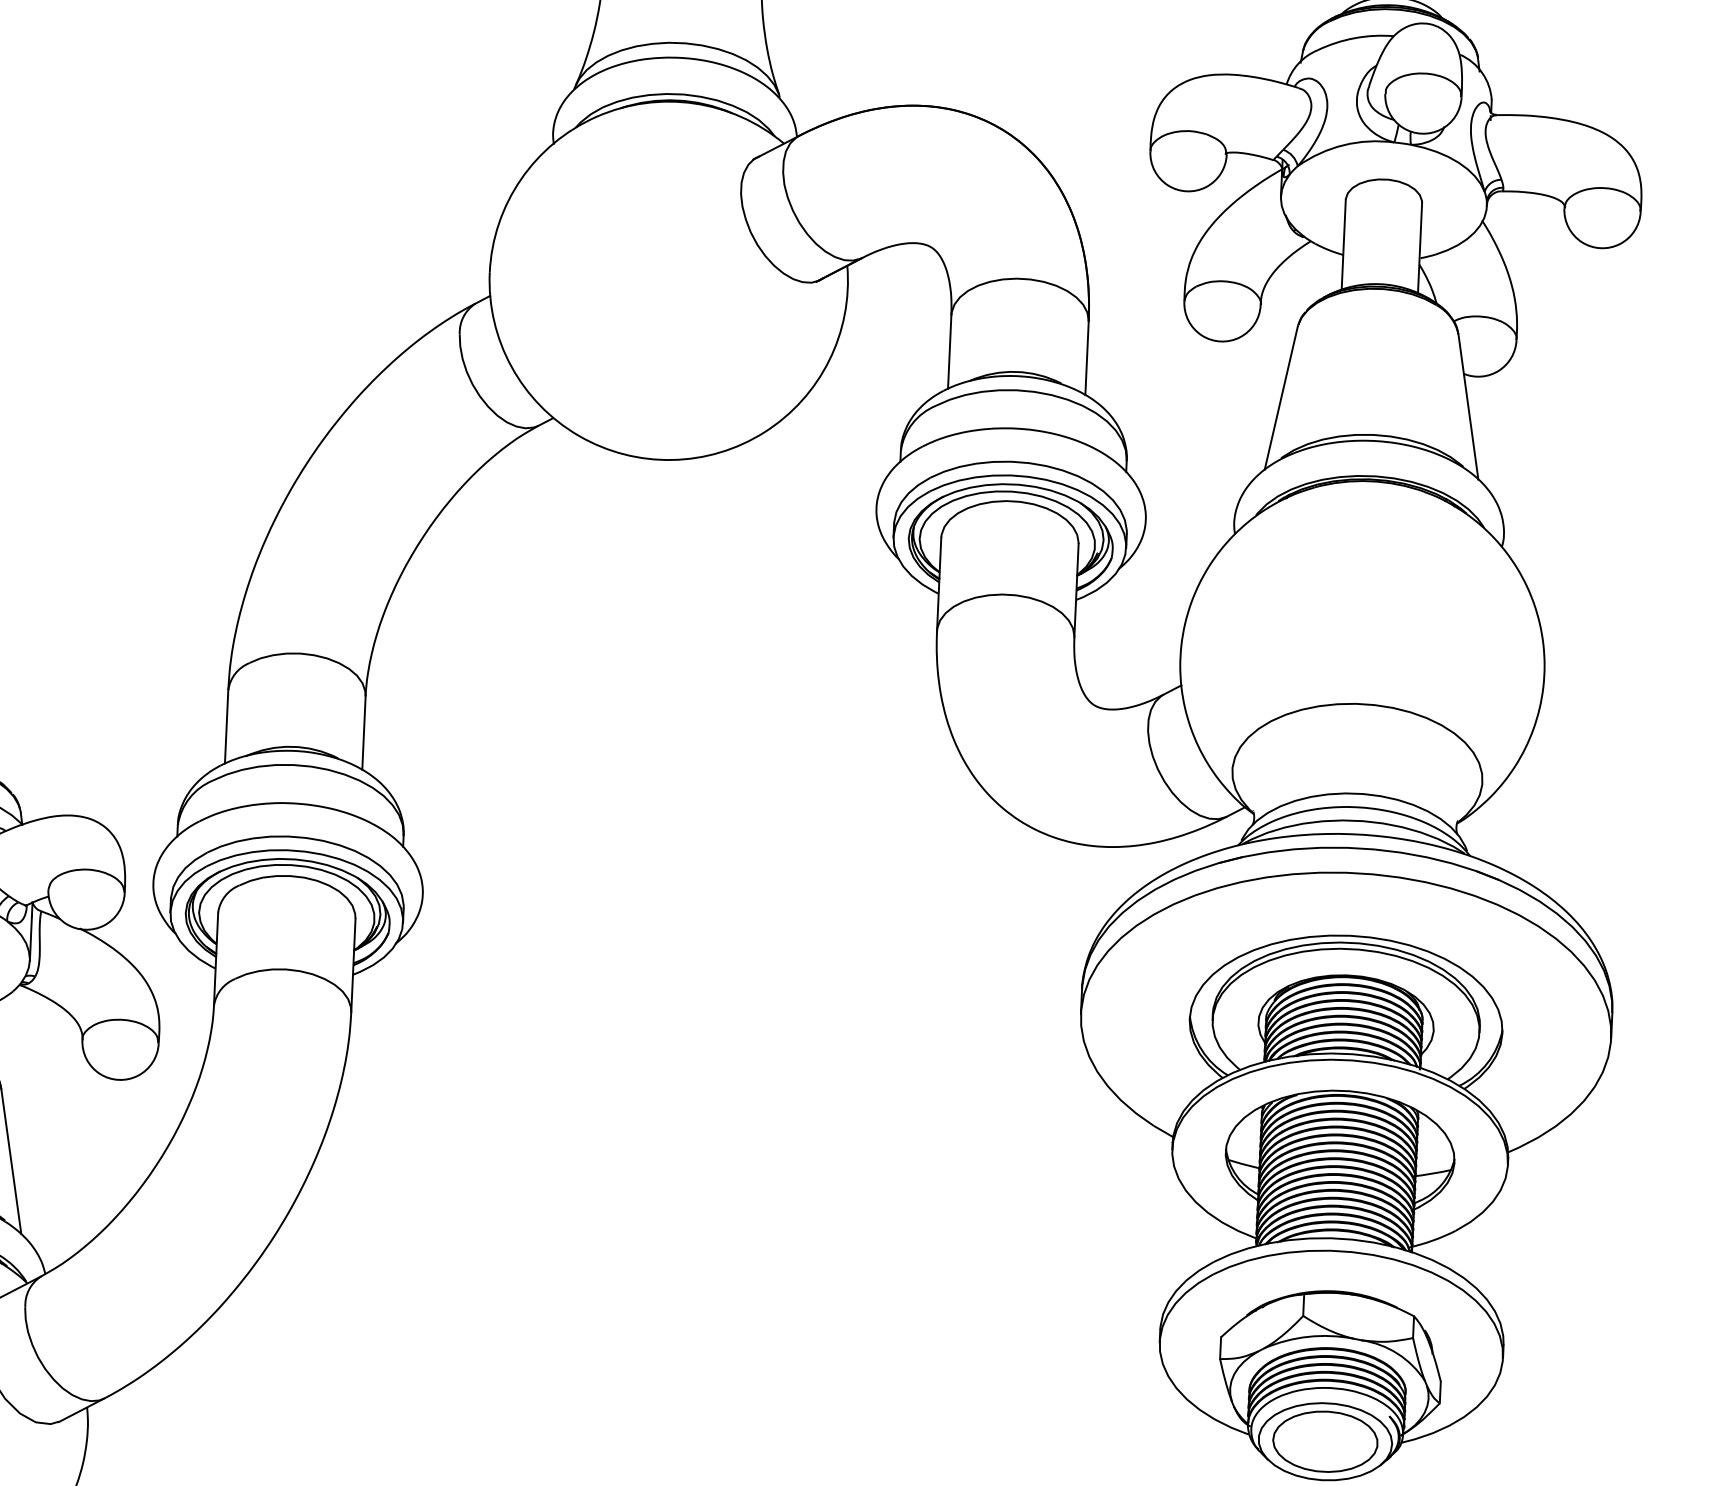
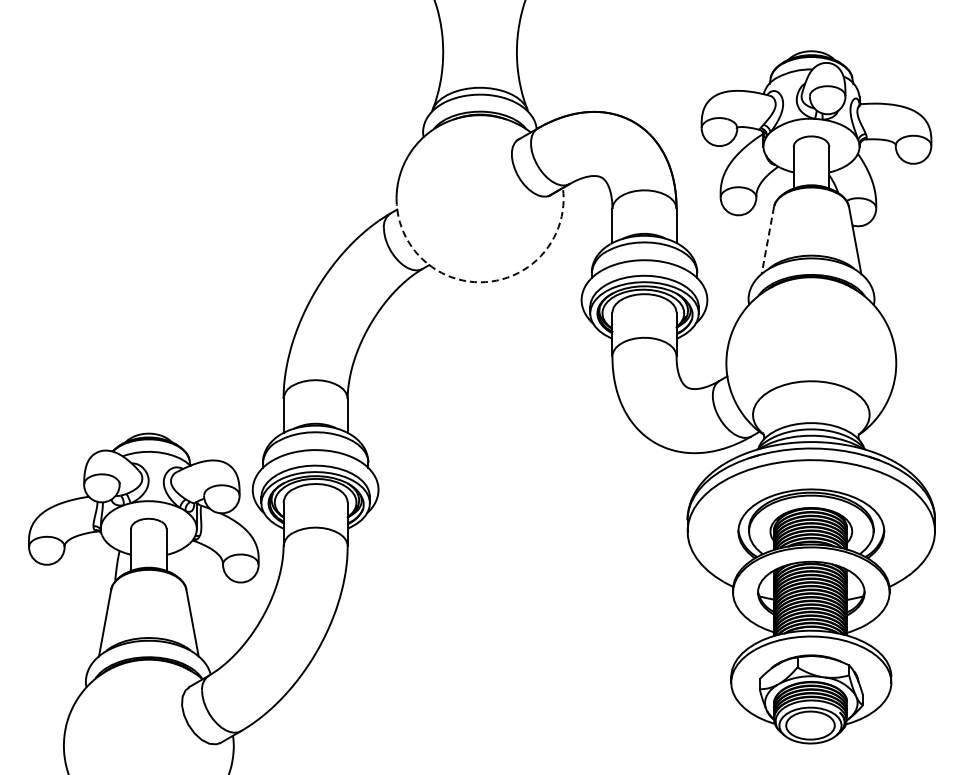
line: (1280, 398) -> (767, 240), solid -> dashed
arc: (672, 460) -> (485, 282), solid -> dashed

